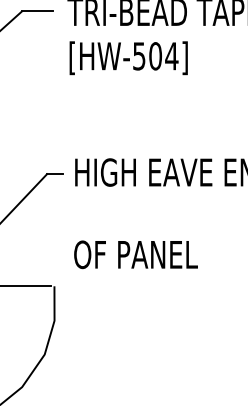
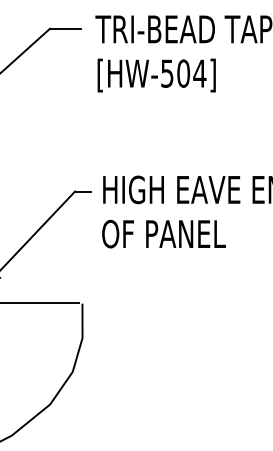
text: (135, 254) -> (163, 233), moved

